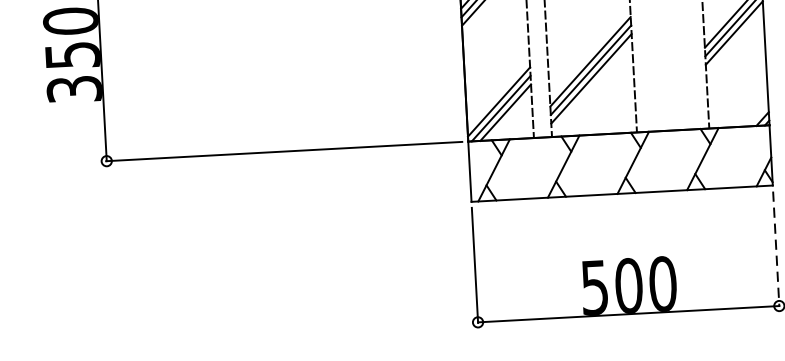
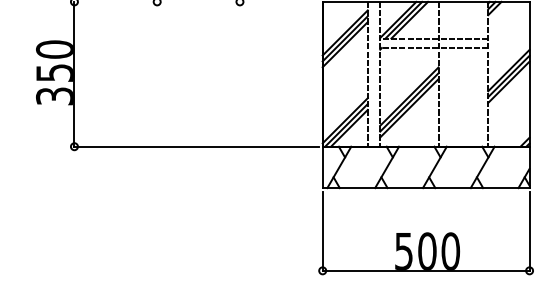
line: (776, 248) -> (529, 231), dashed -> solid

